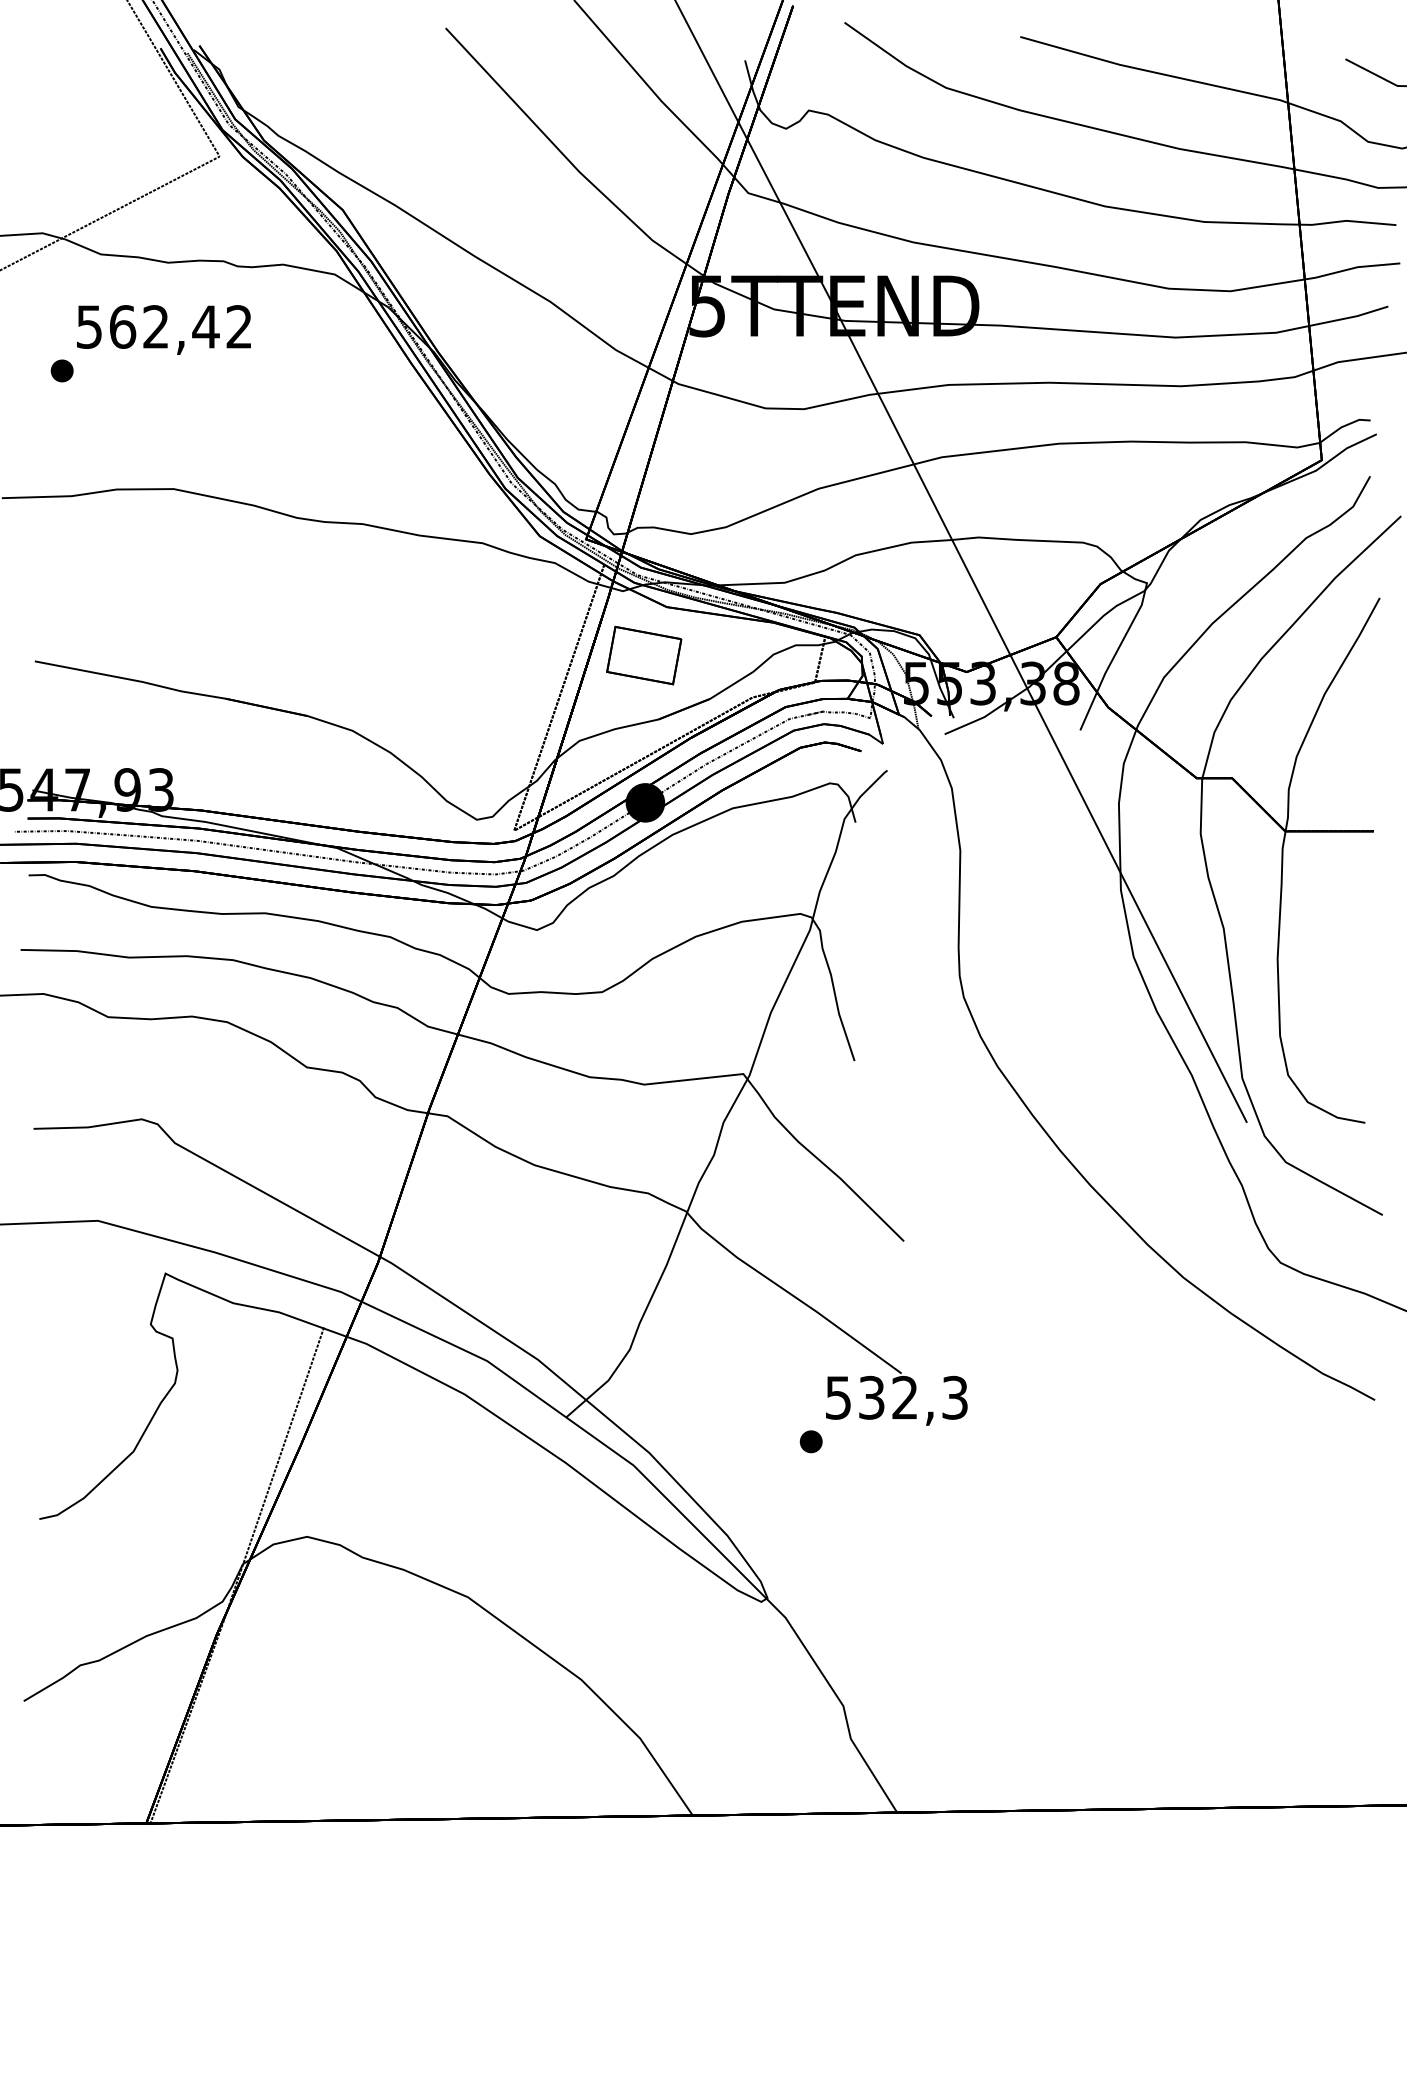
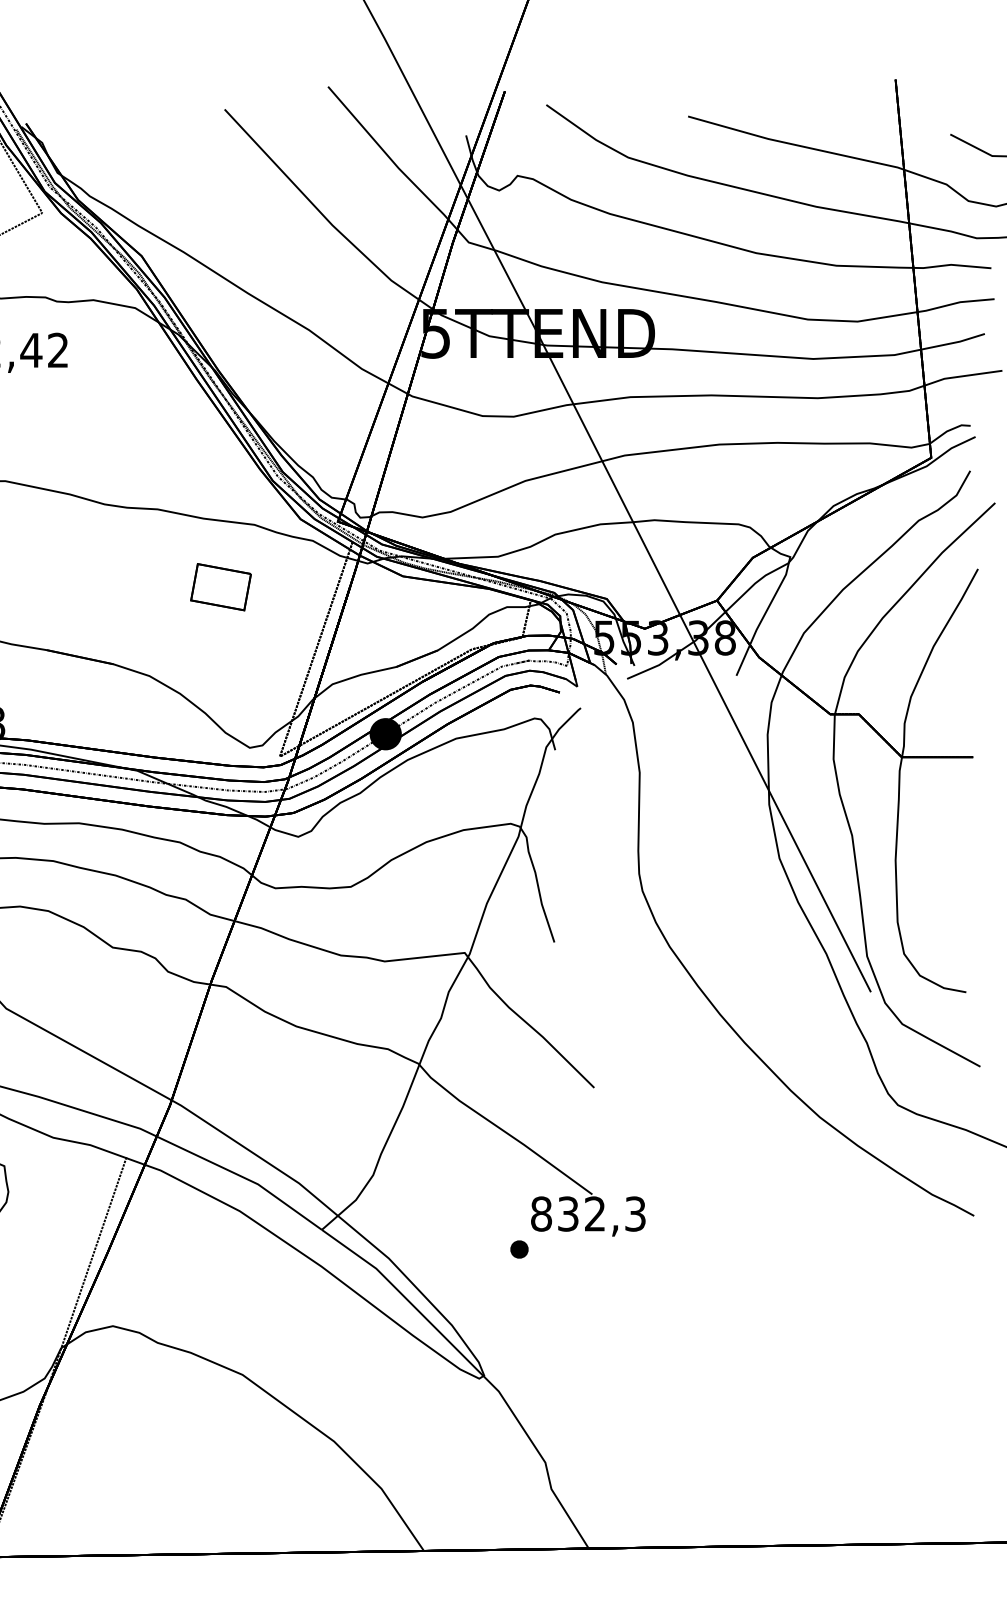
part: (644, 655) -> (221, 587), moved
text: (838, 1397) -> (541, 1213), 532,3 -> 832,3

